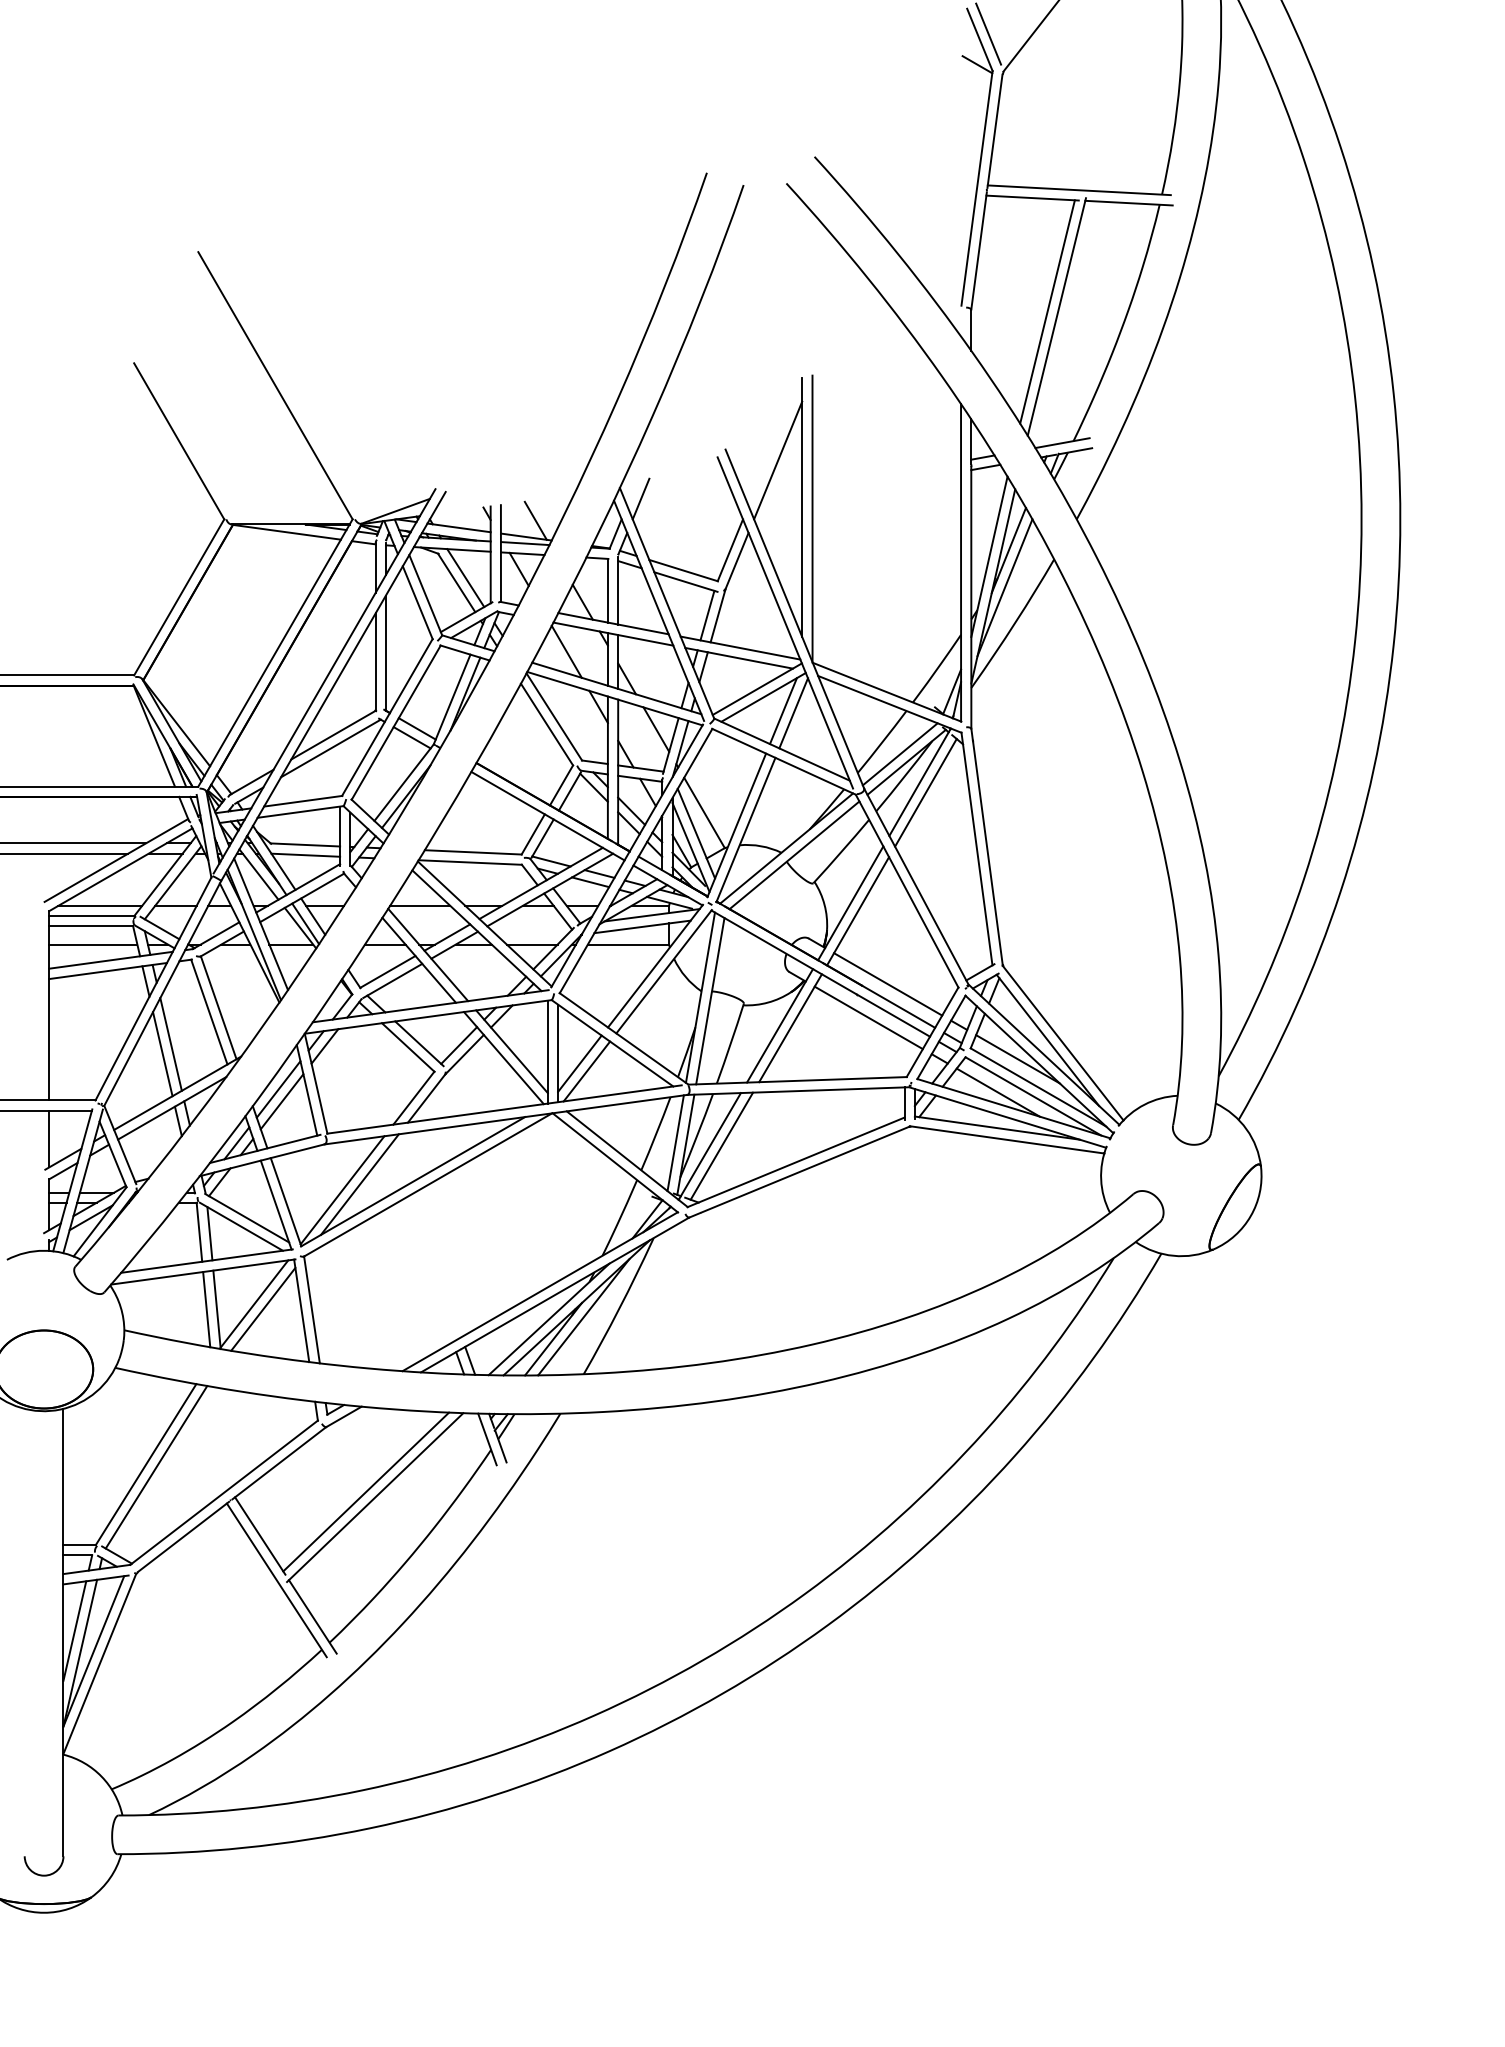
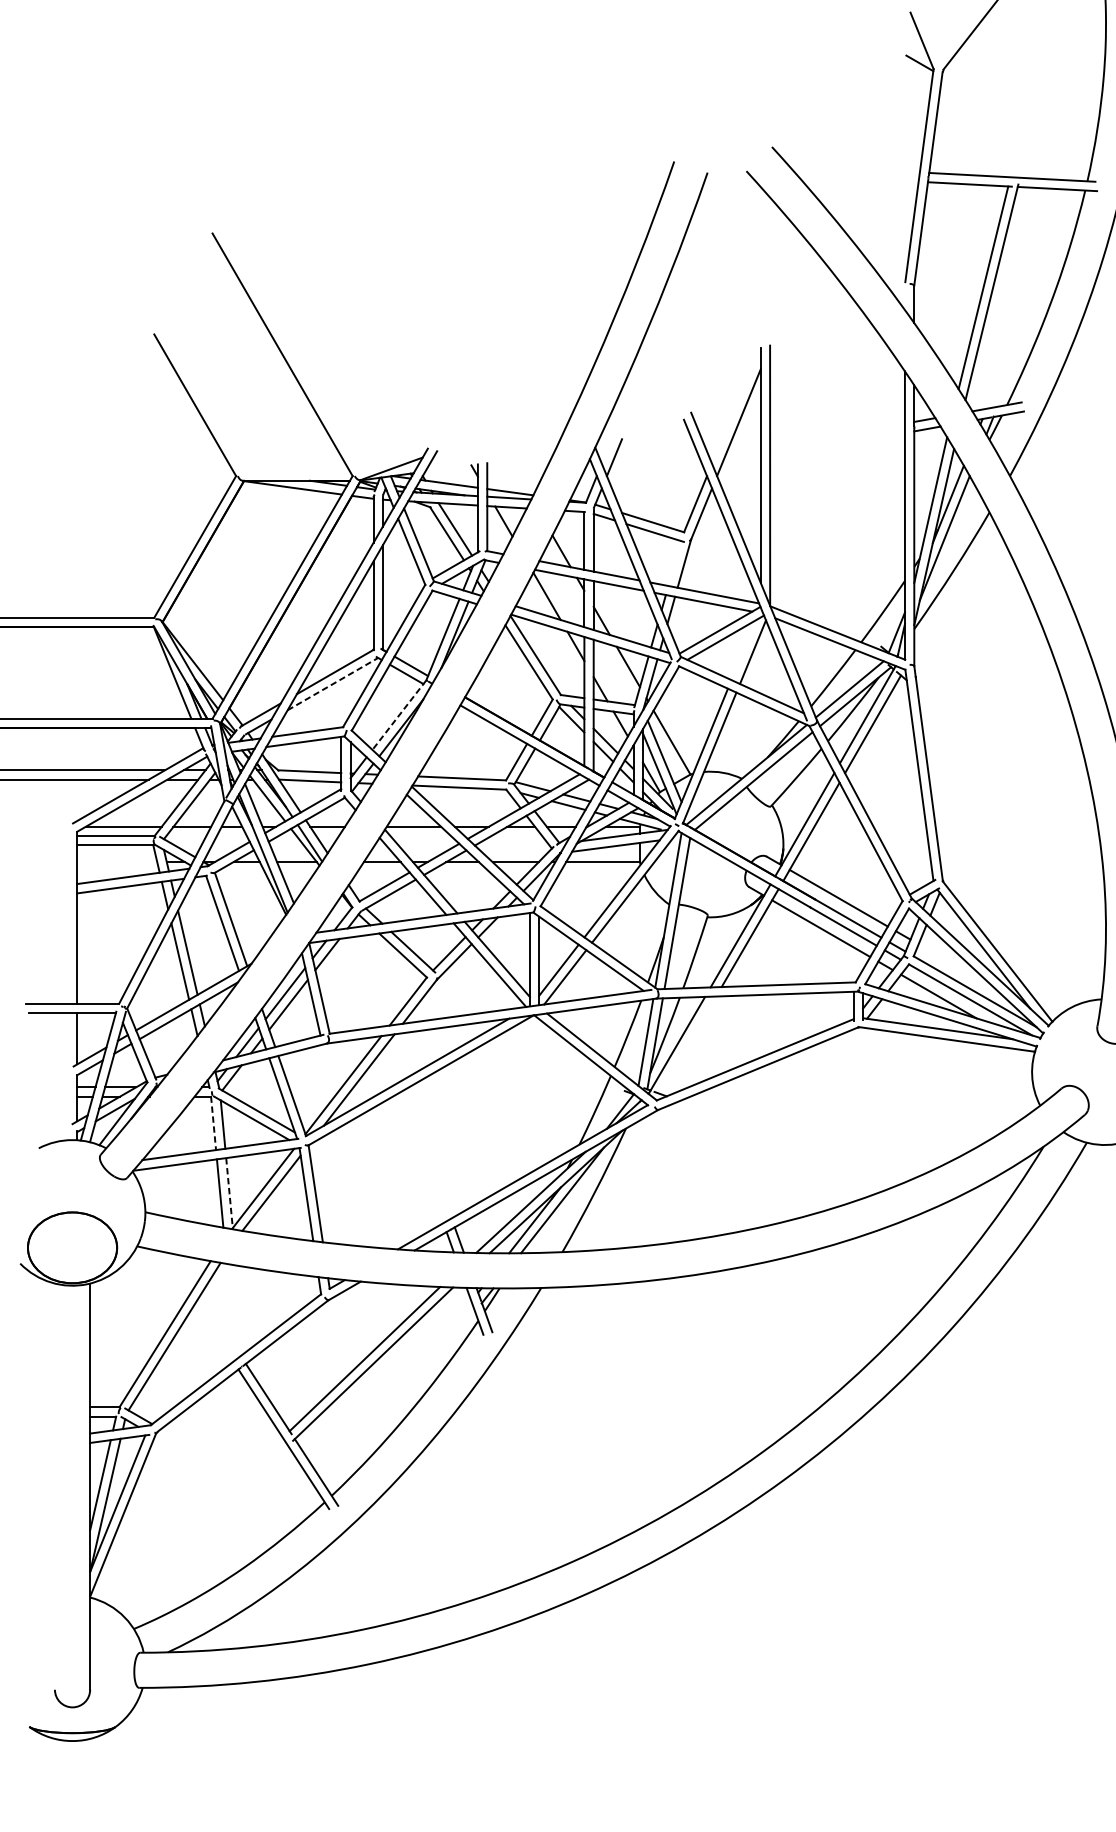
line: (988, 33) -> (929, 35), removed
line: (535, 520) -> (518, 477), removed
line: (707, 615) -> (674, 563), removed
line: (783, 711) -> (743, 650), removed
line: (330, 748) -> (332, 684), solid -> dashed
line: (403, 783) -> (398, 715), solid -> dashed
line: (93, 944) -> (117, 862), removed
line: (1018, 1059) -> (957, 966), removed
line: (721, 1145) -> (687, 1044), removed
line: (199, 1232) -> (213, 1123), solid -> dashed
line: (217, 1310) -> (229, 1194), solid -> dashed

